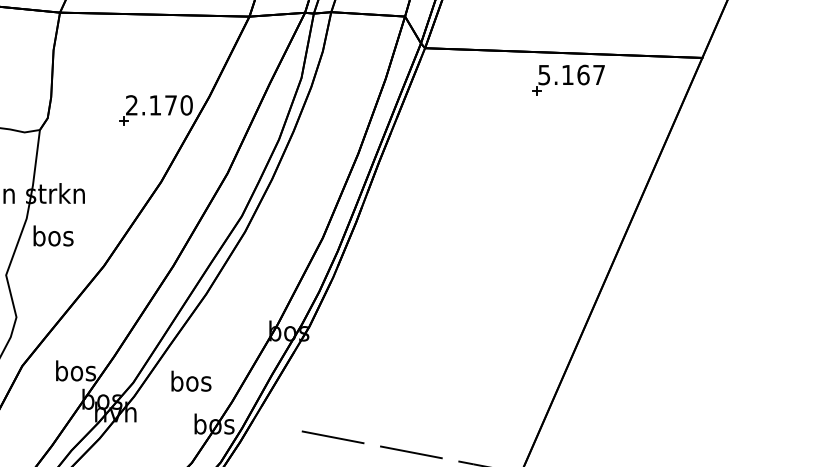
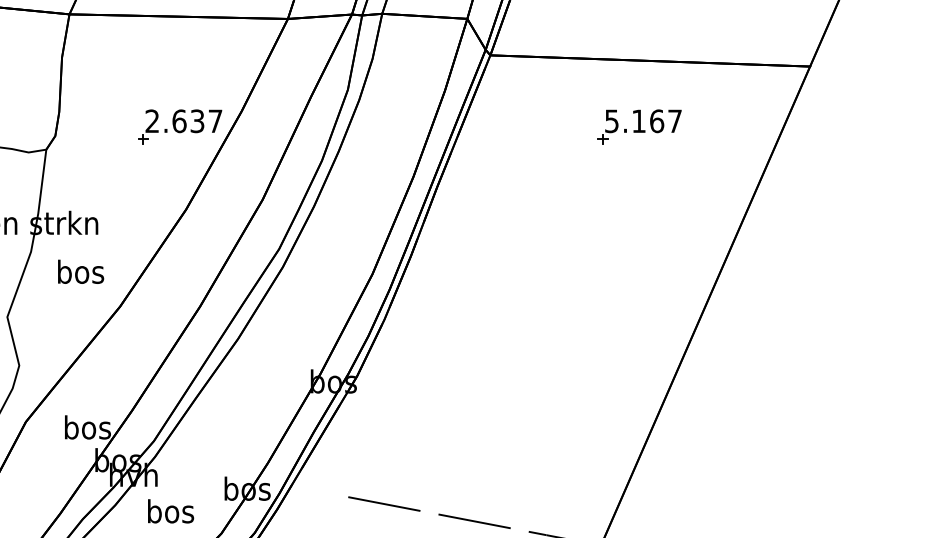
part: (568, 79) -> (639, 126), moved
text: (171, 105) -> (197, 121), 2.170 -> 2.637
text: (53, 235) -> (81, 271), moved
text: (191, 381) -> (171, 511), moved

